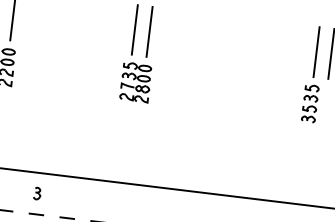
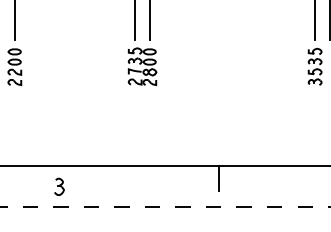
part: (37, 193) -> (59, 186), size x1.43
line: (199, 204) -> (218, 178), added

